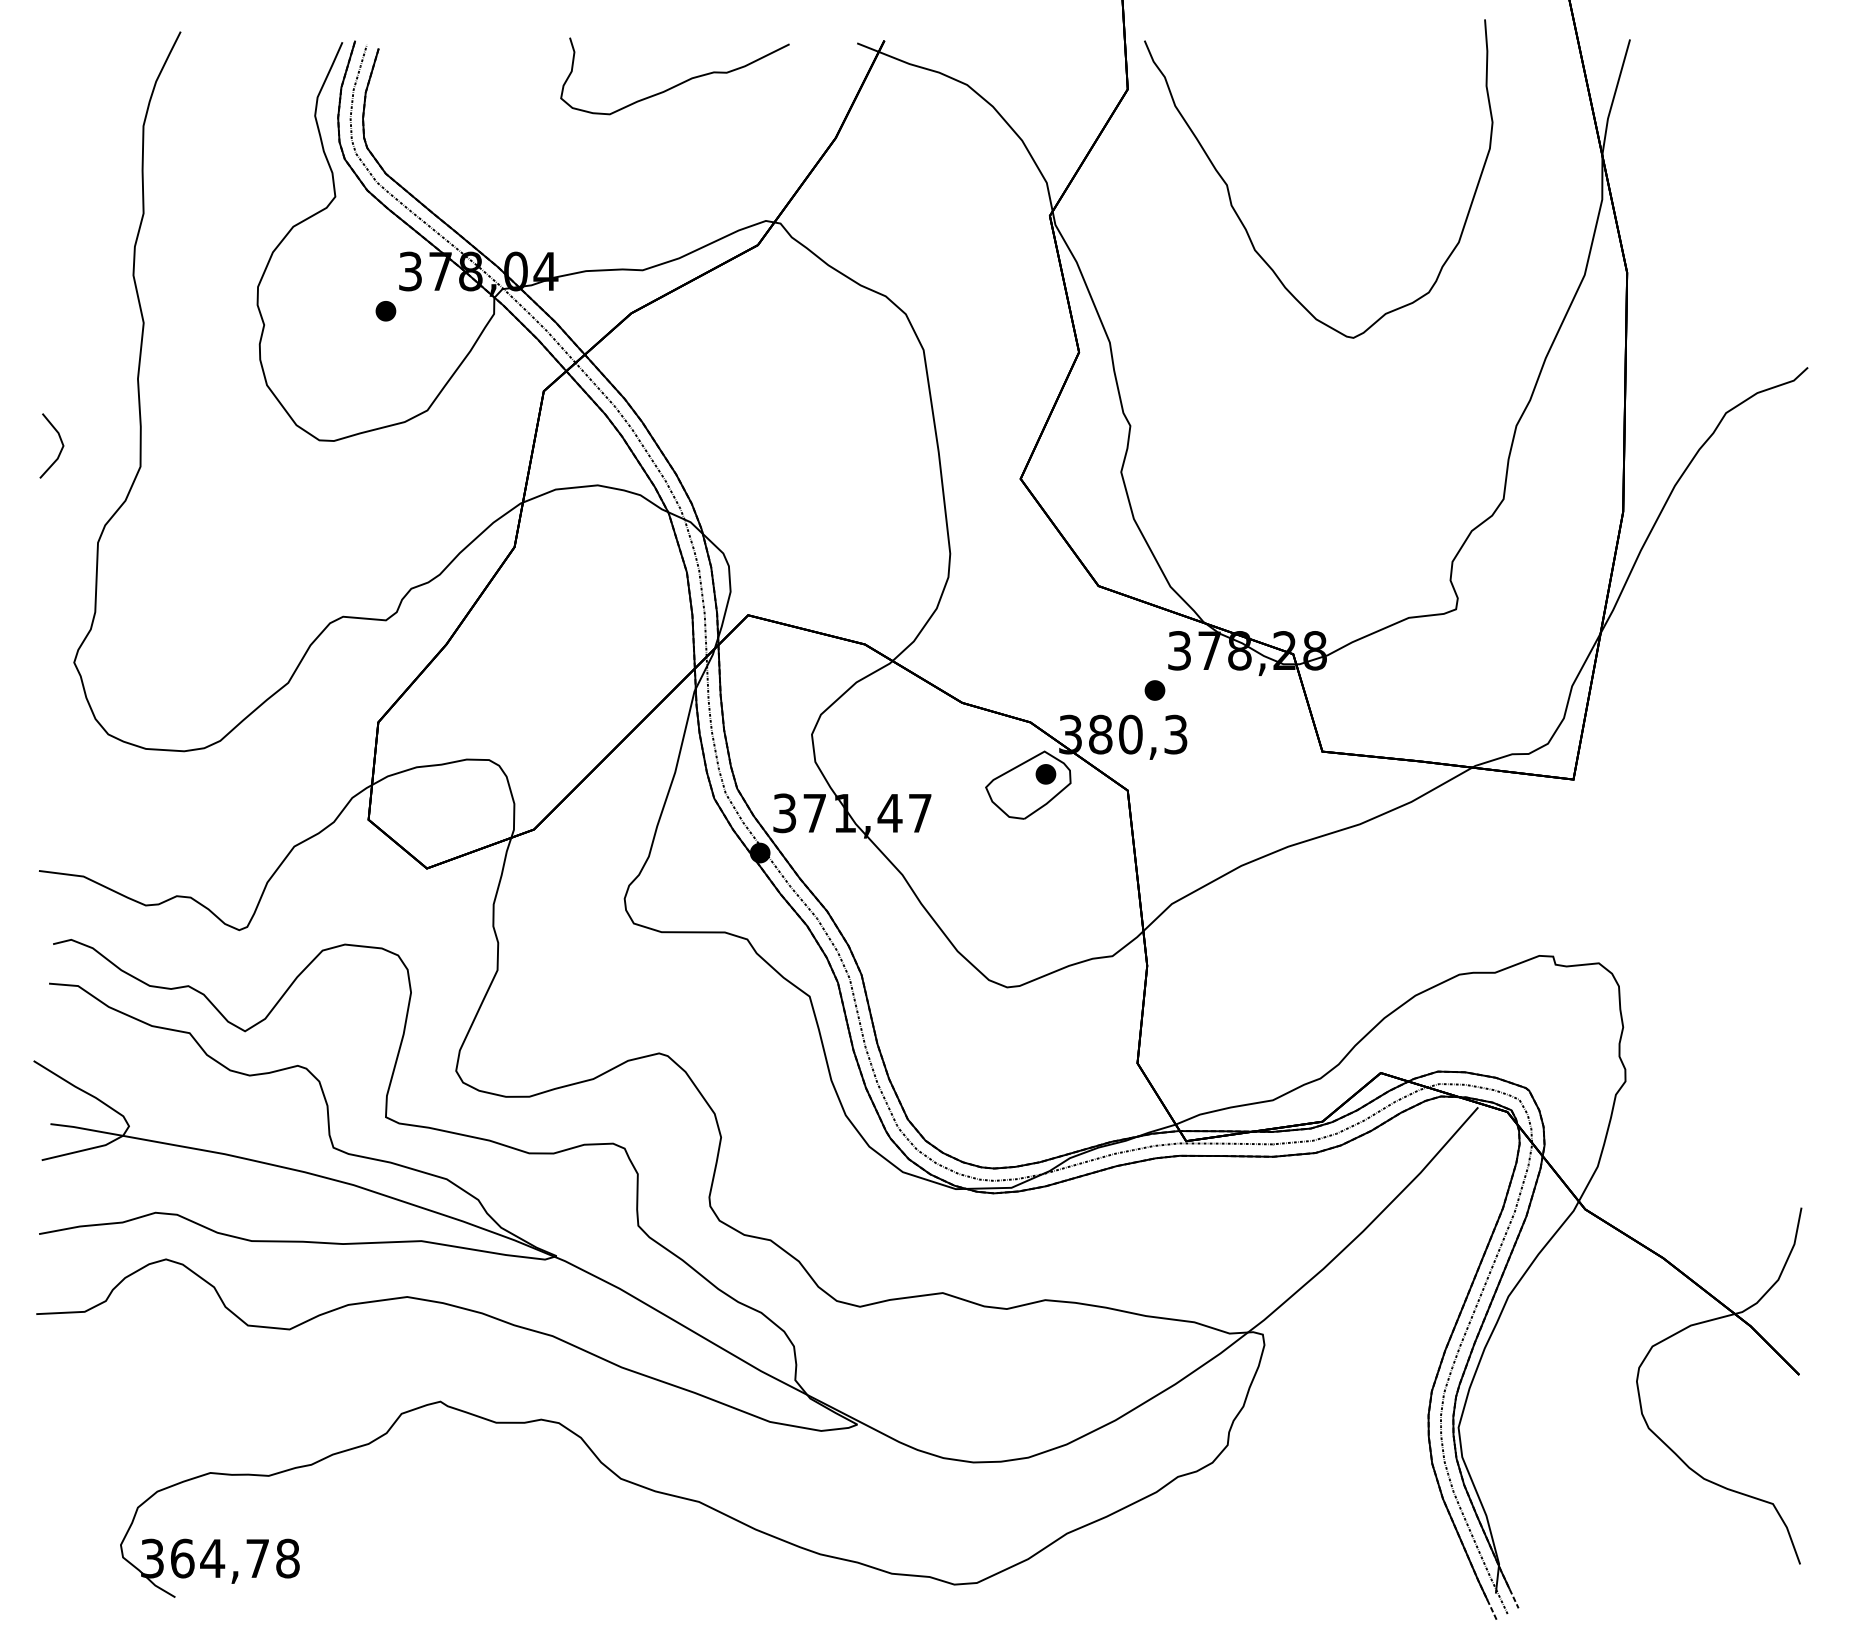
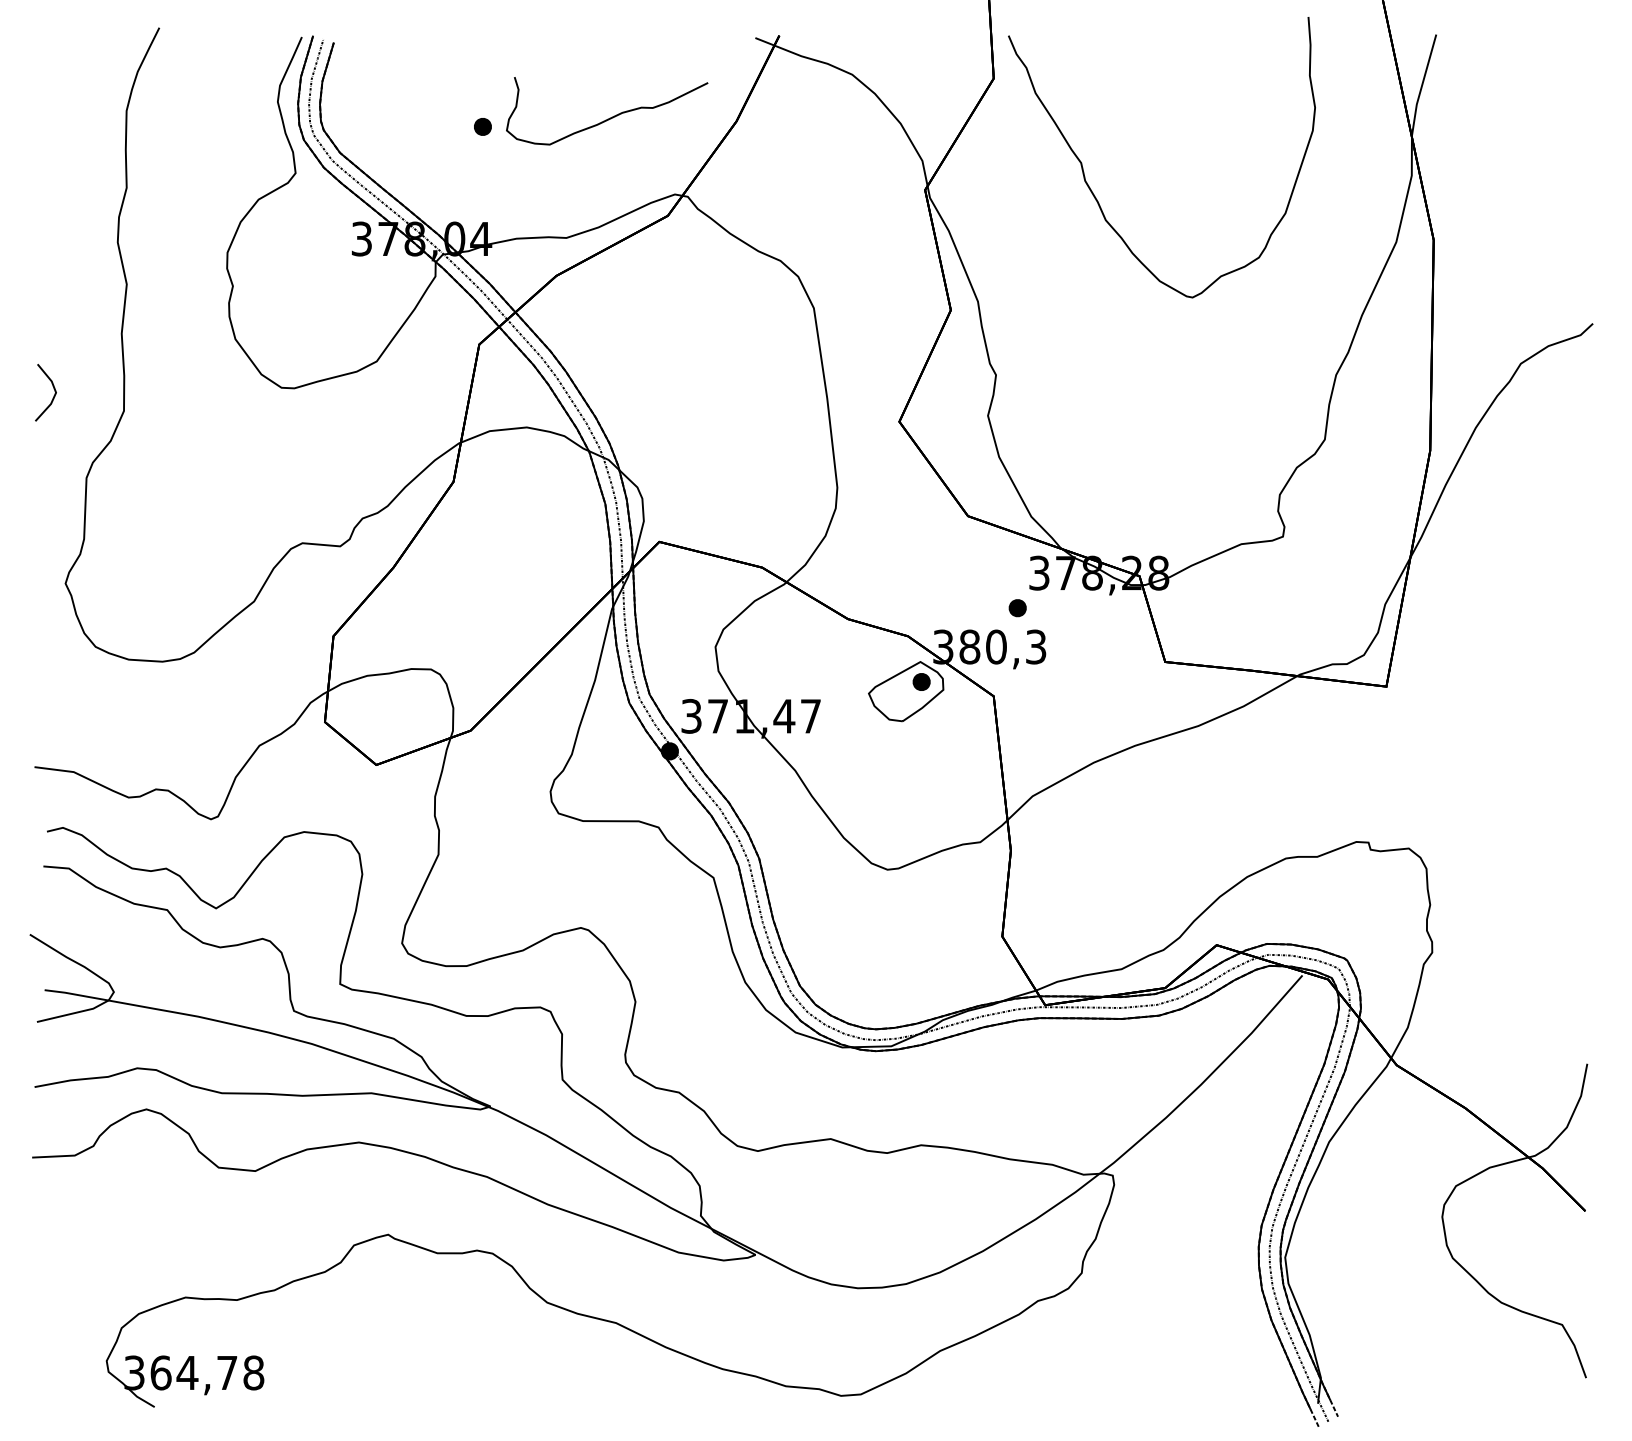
curve: (678, 83) -> (610, 117), moved
part: (385, 311) -> (482, 127), moved

